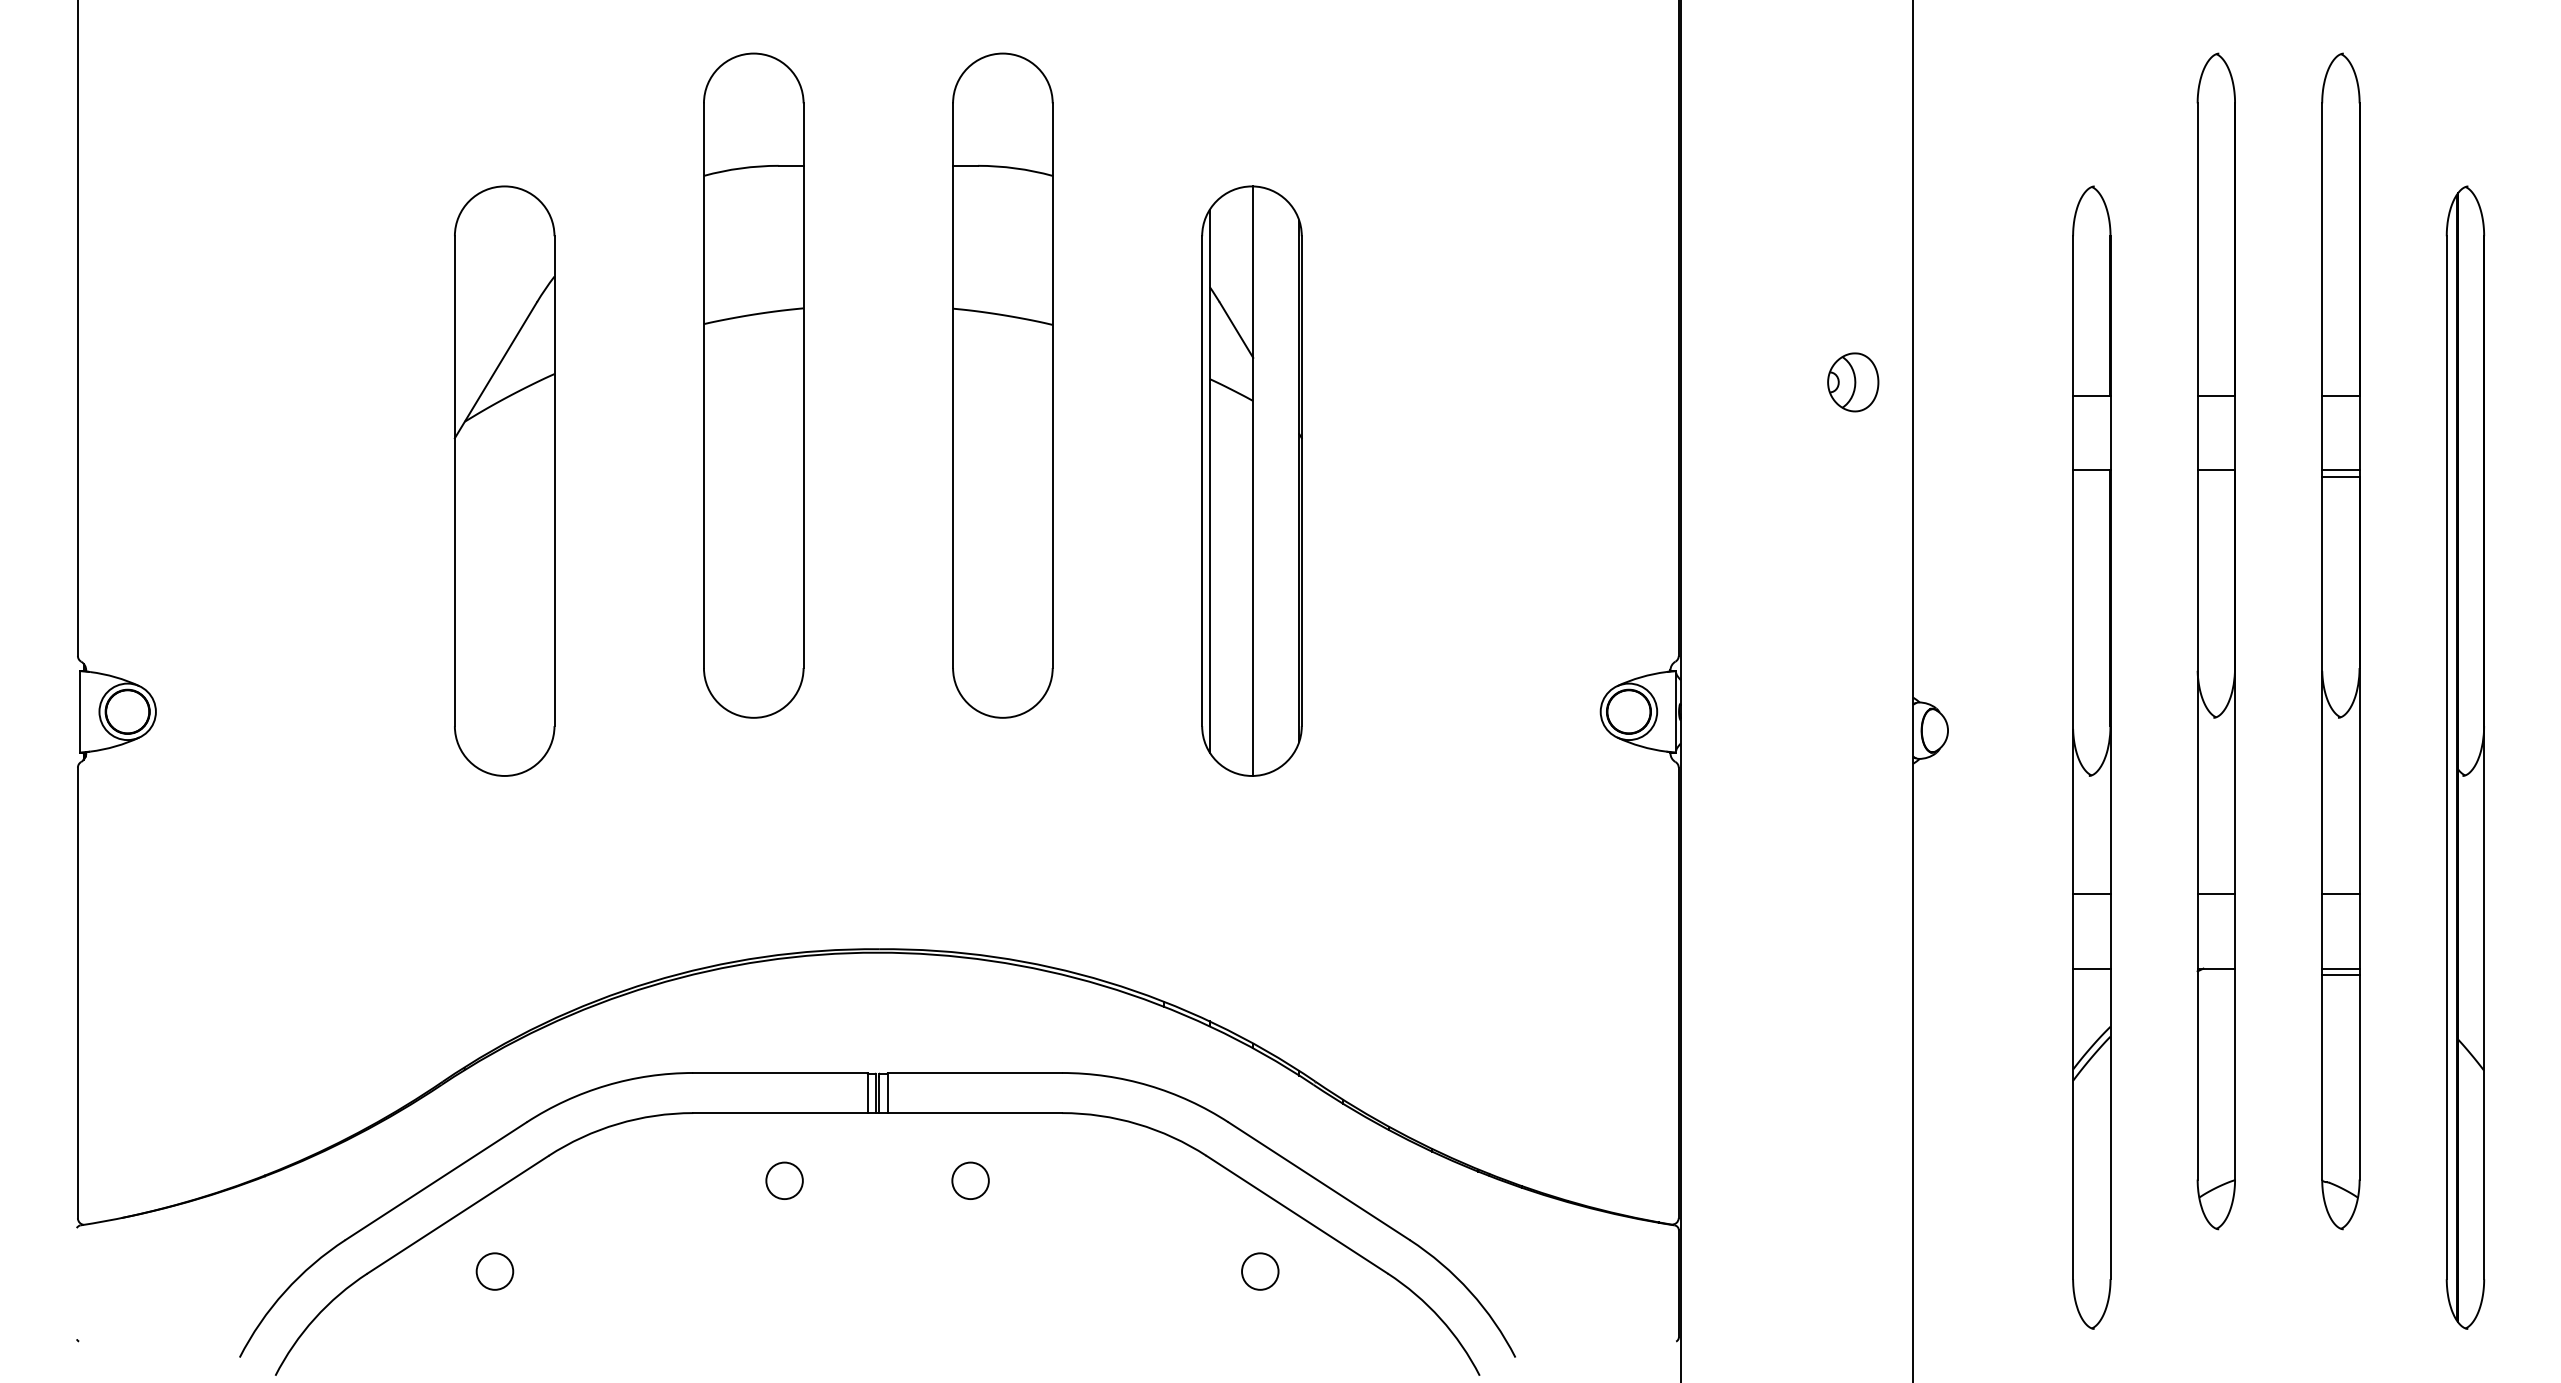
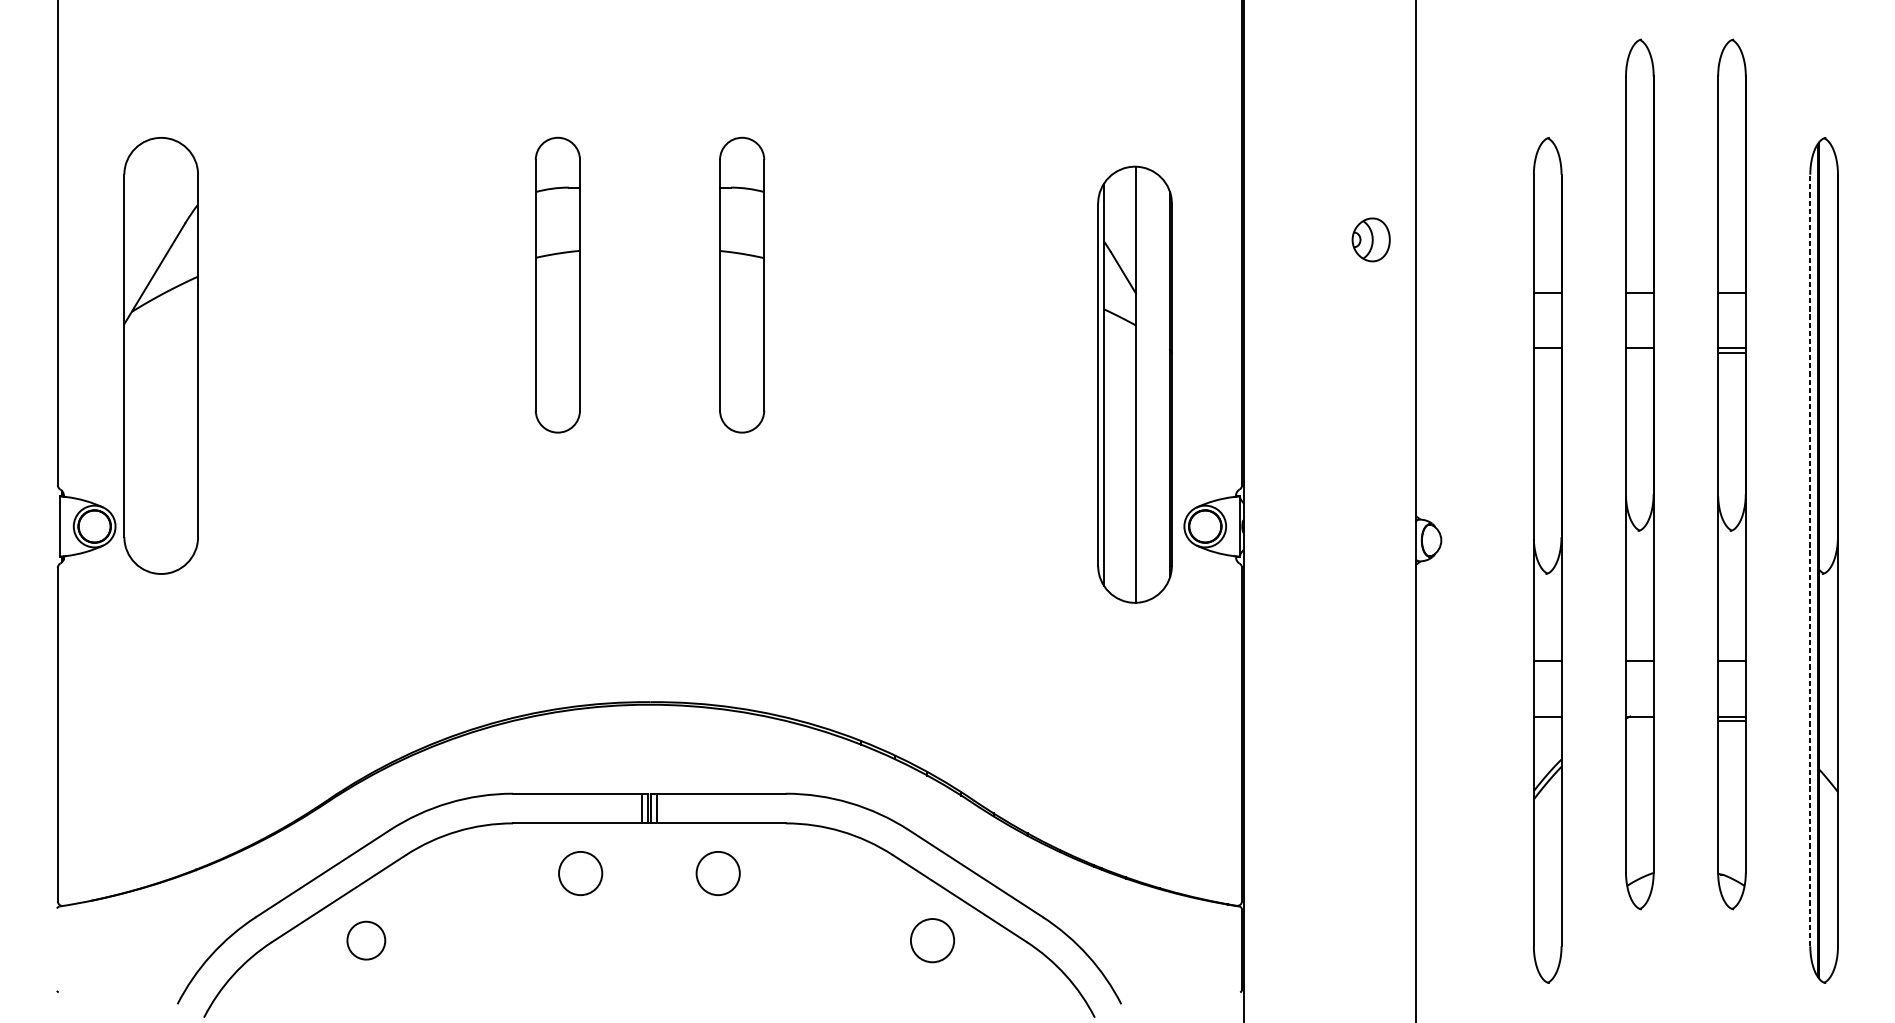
part: (1853, 382) -> (1371, 239), moved
part: (753, 385) -> (557, 285), size x0.6
part: (1002, 385) -> (741, 285), size x0.6
part: (504, 480) -> (161, 355), moved
part: (1251, 480) -> (1134, 384), moved
line: (2446, 757) -> (1810, 560), solid -> dashed
circle: (784, 1180) -> (580, 873), size x1.6
circle: (970, 1180) -> (718, 873), size x1.6
circle: (494, 1271) -> (366, 940), size x1.4
circle: (1260, 1271) -> (932, 940), size x1.6

